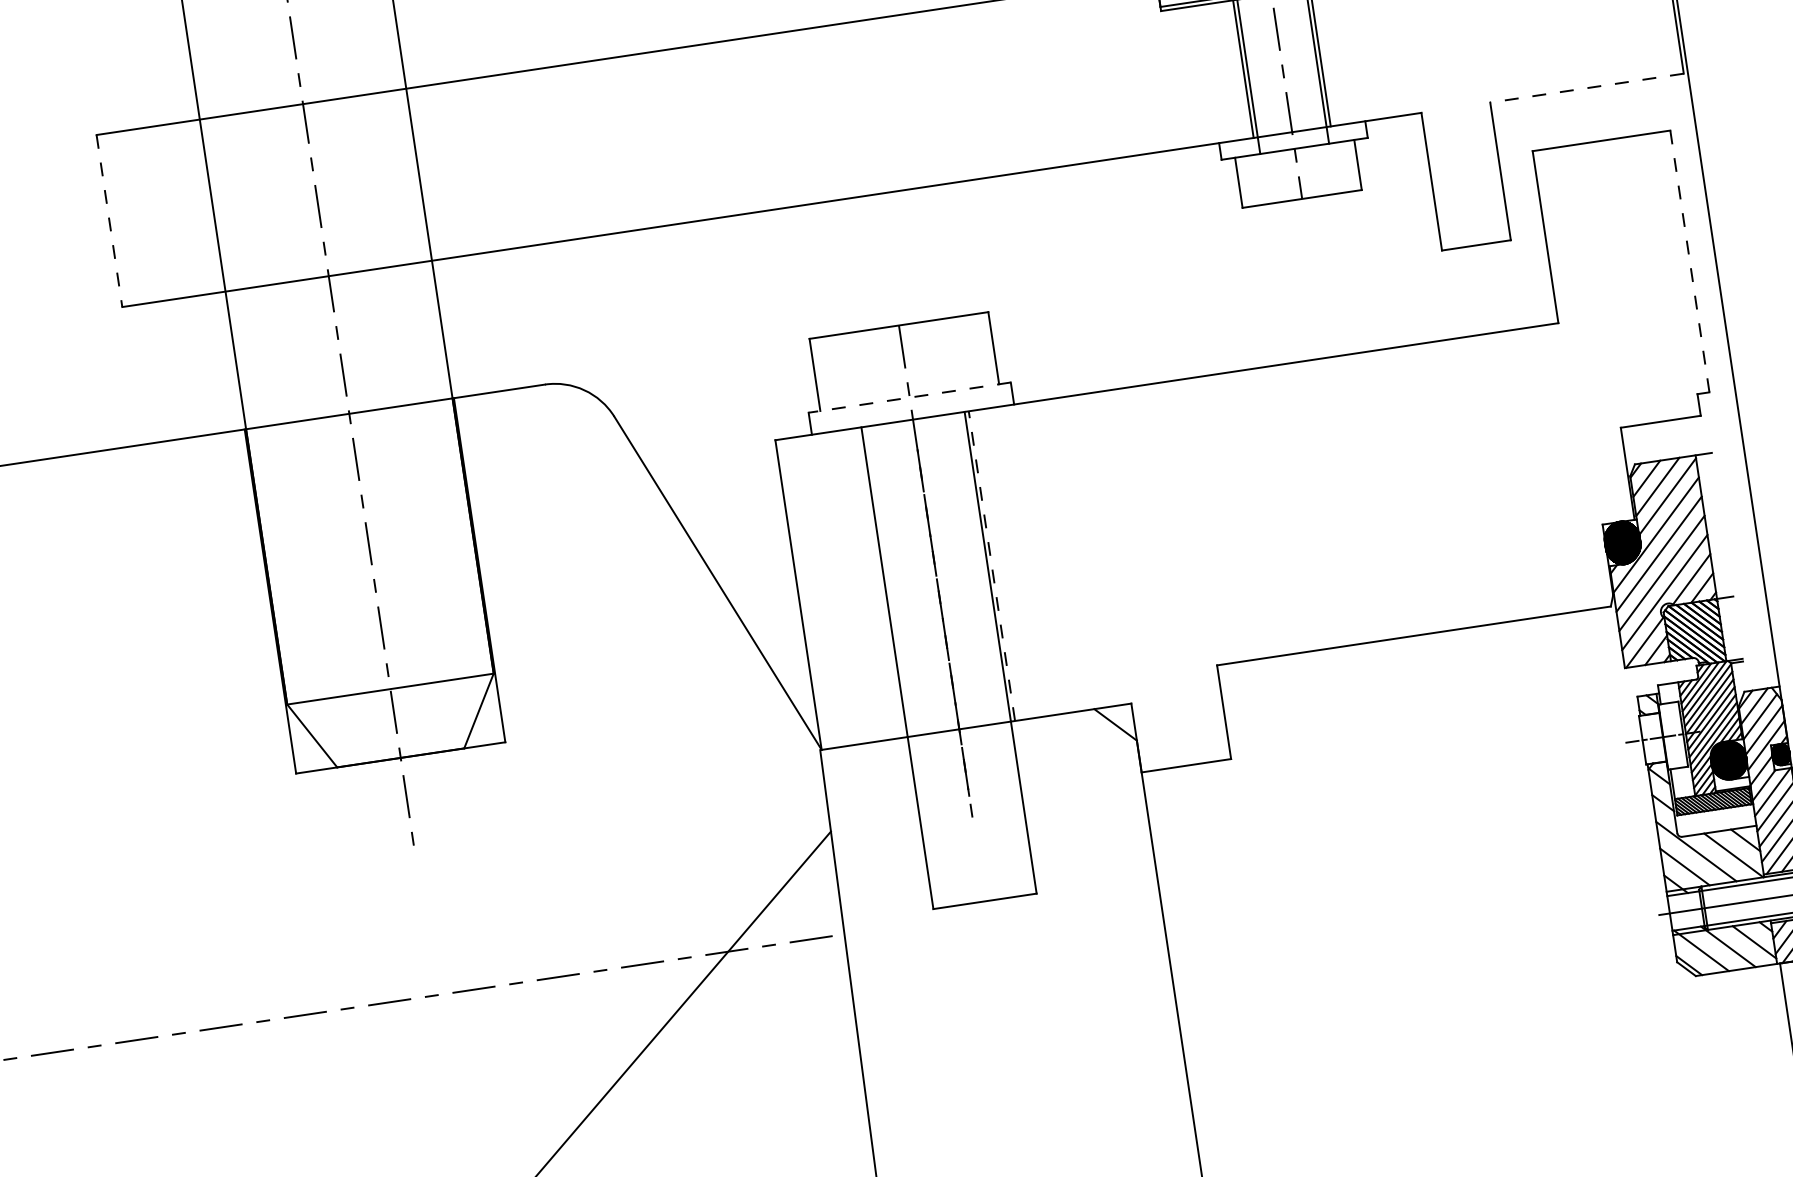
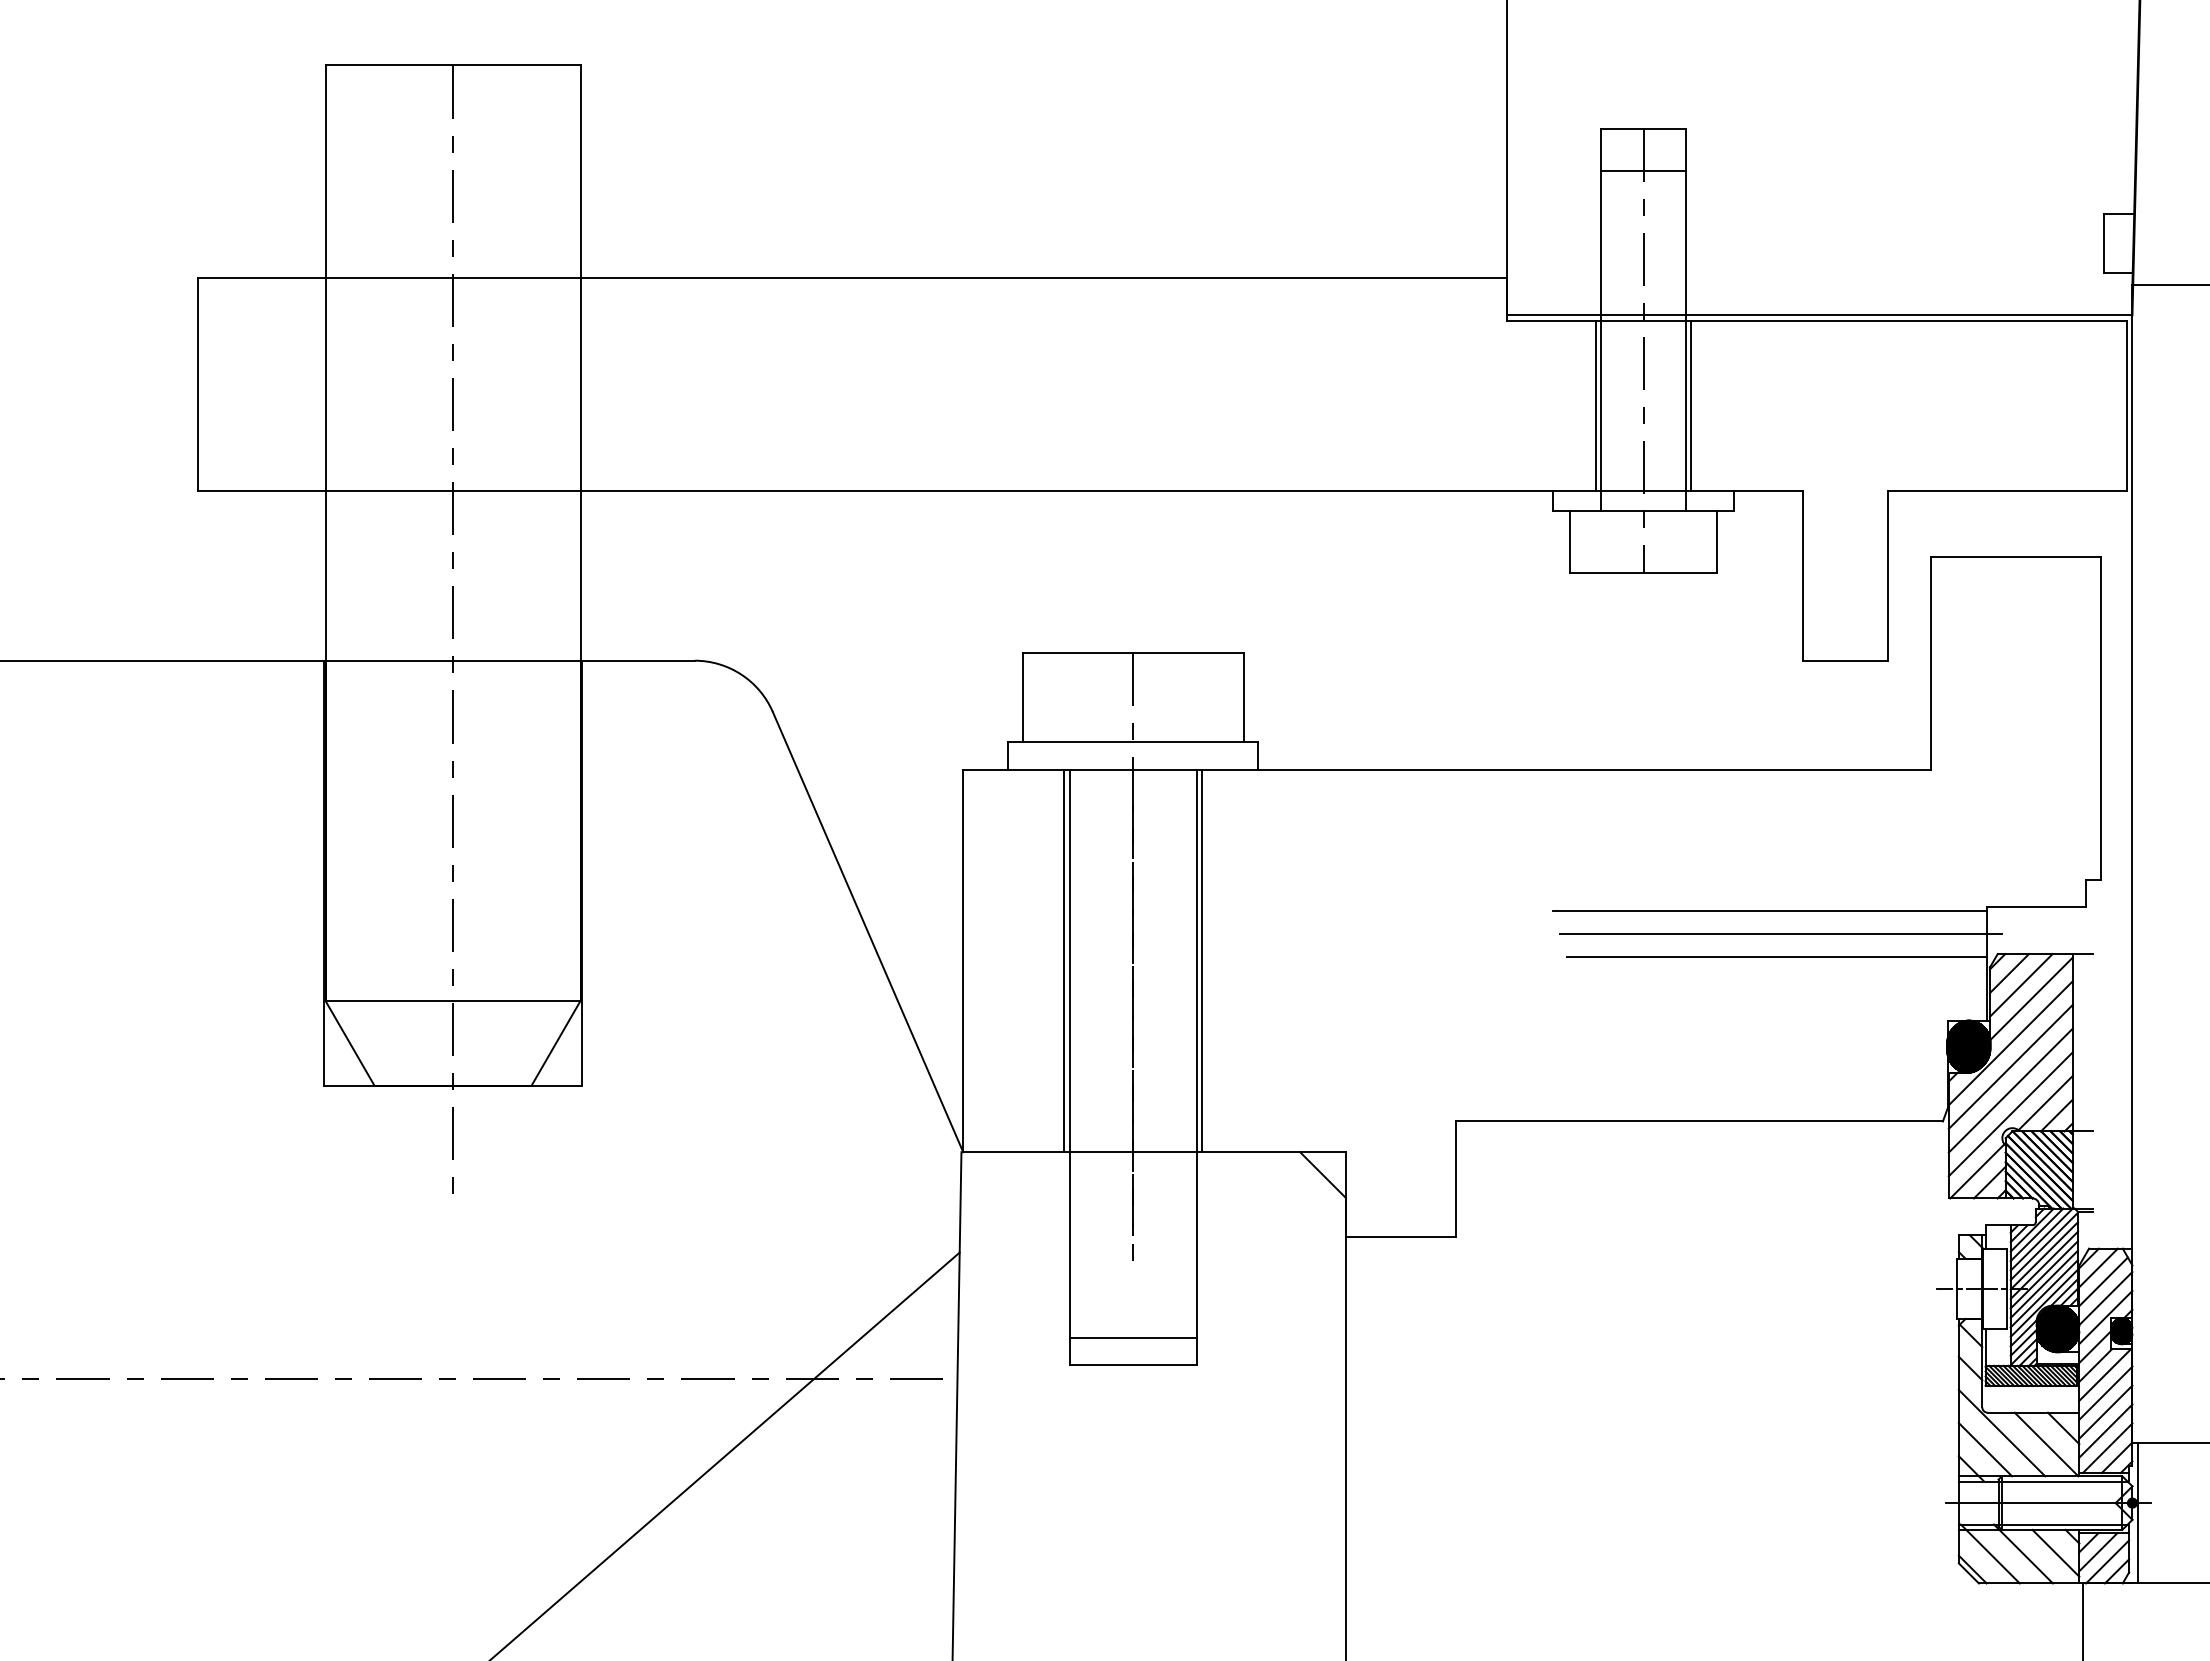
line: (1586, 88) -> (2007, 490), dashed -> solid
line: (109, 221) -> (197, 384), dashed -> solid
line: (1689, 261) -> (2100, 718), dashed -> solid
line: (909, 397) -> (1133, 742), dashed -> solid
line: (1445, 456) -> (1770, 910), added
line: (1456, 474) -> (1780, 933), added
line: (1456, 493) -> (1776, 957), added
line: (992, 565) -> (1202, 960), dashed -> solid
line: (880, 582) -> (1064, 960), added
line: (981, 879) -> (1133, 1337), added

